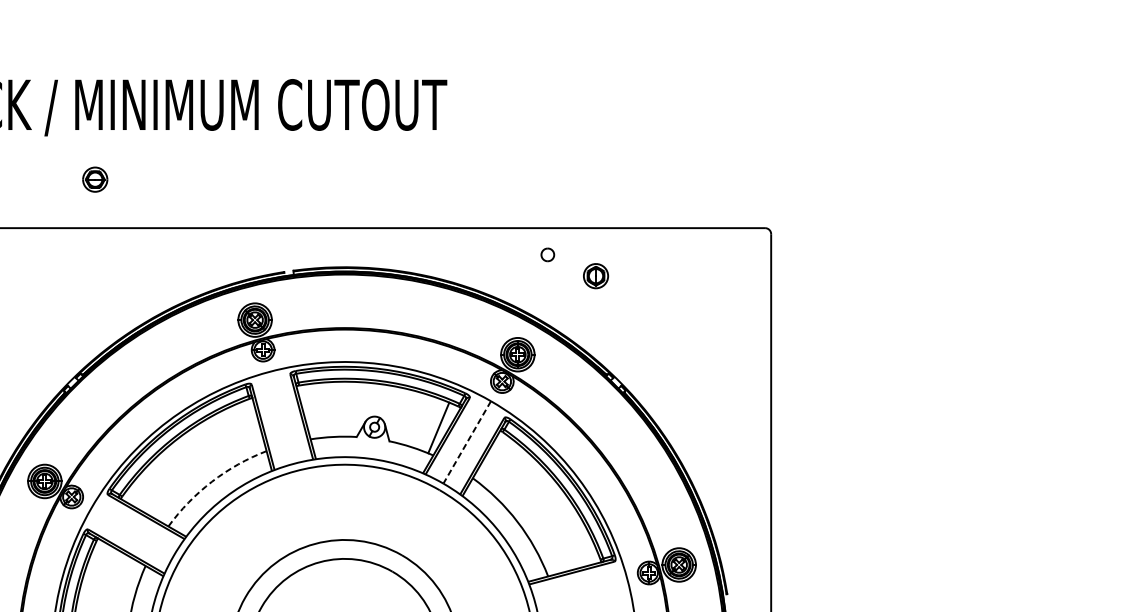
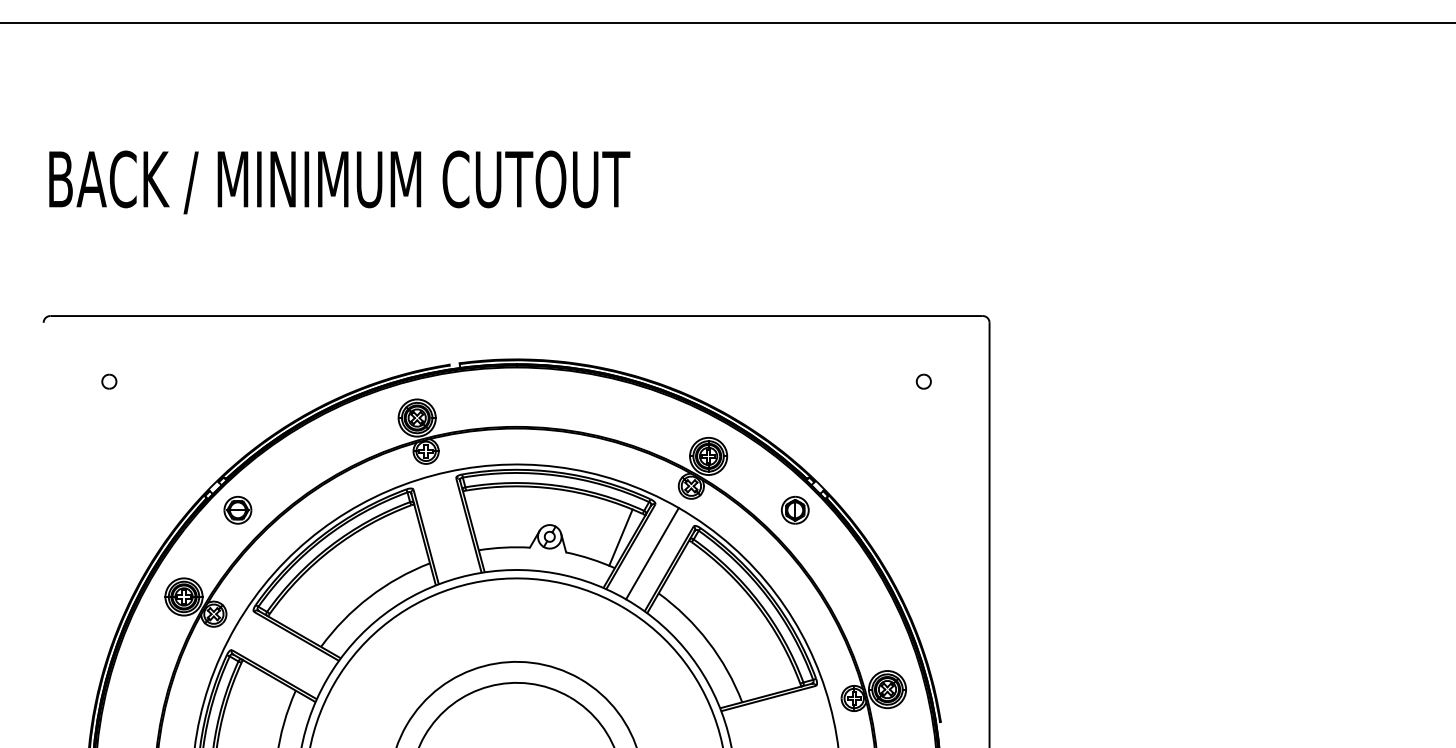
part: (94, 179) -> (237, 510), moved
part: (547, 254) -> (923, 381), moved
part: (595, 276) -> (794, 510), moved
line: (467, 442) -> (652, 553), dashed -> solid
arc: (212, 481) -> (369, 597), dashed -> solid

